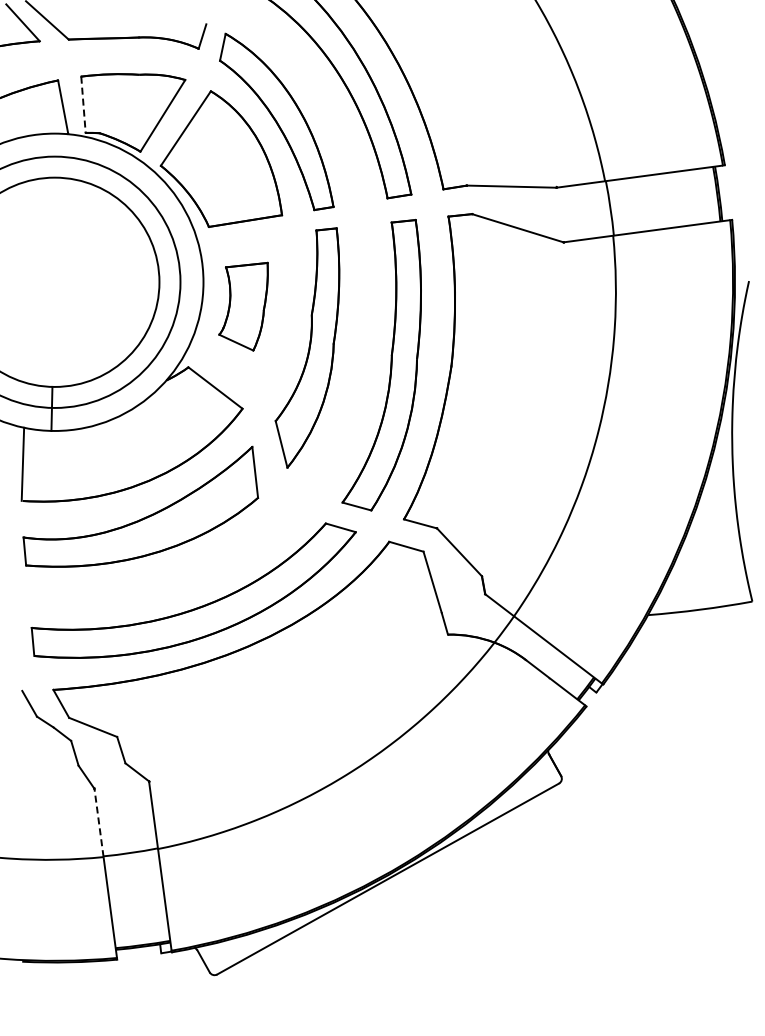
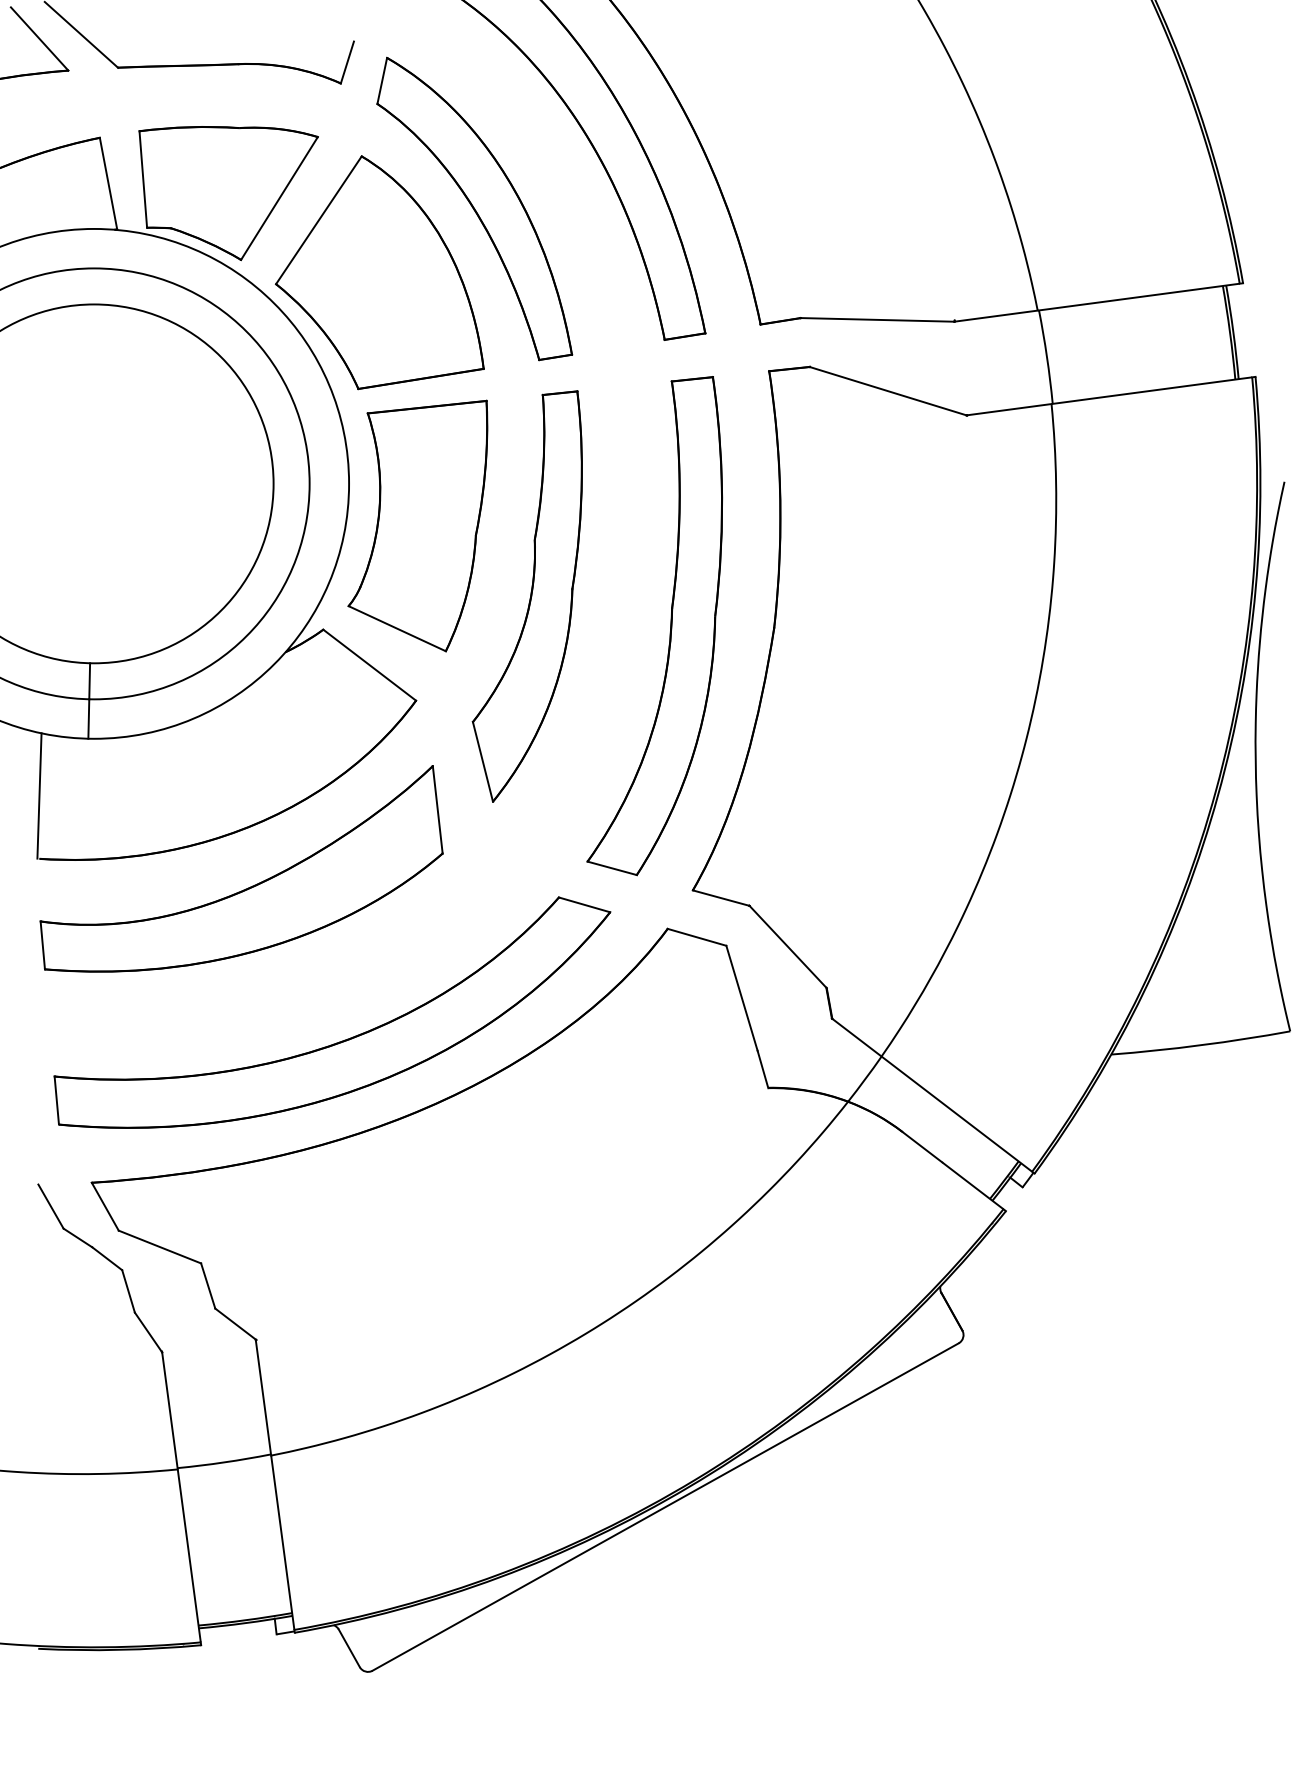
line: (83, 105) -> (143, 180), dashed -> solid
part: (243, 306) -> (417, 525), size x1.67
line: (98, 822) -> (169, 1410), dashed -> solid

